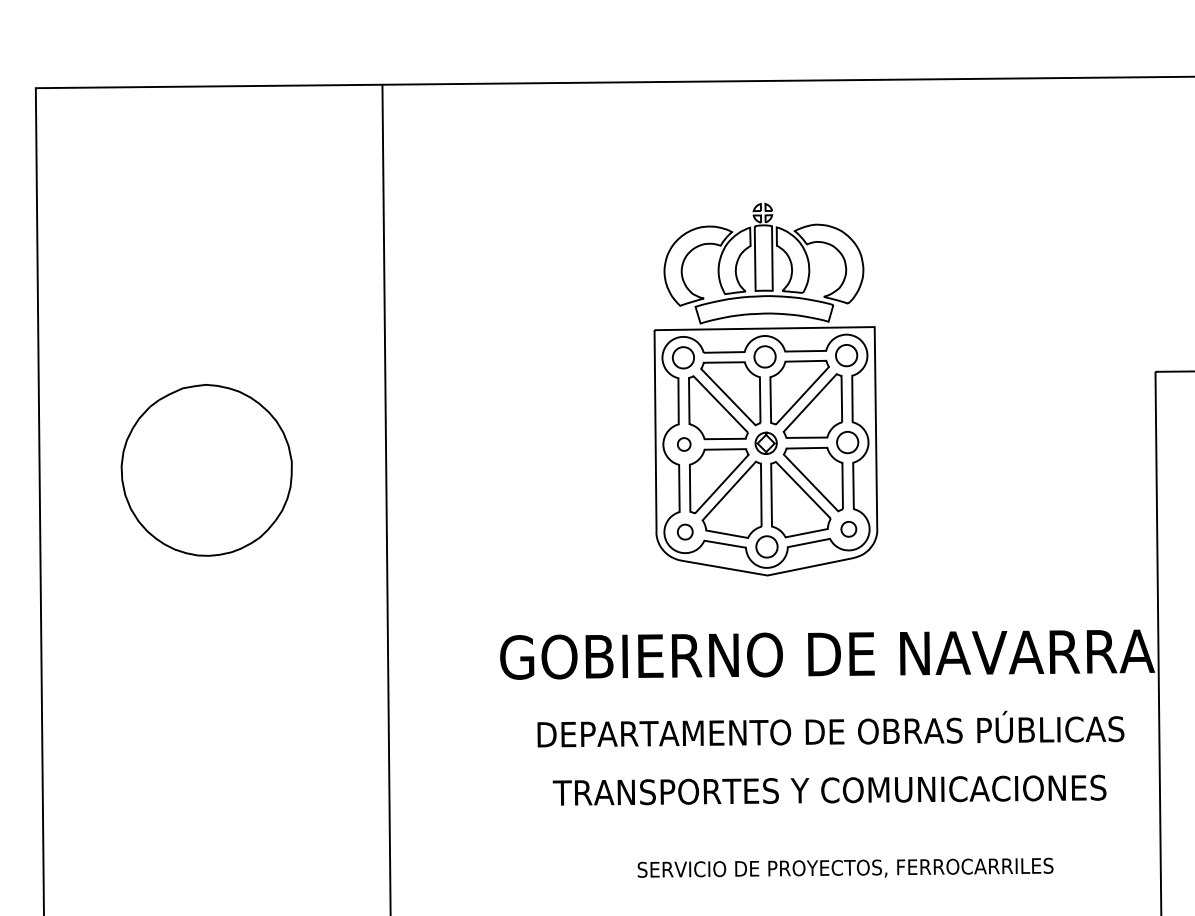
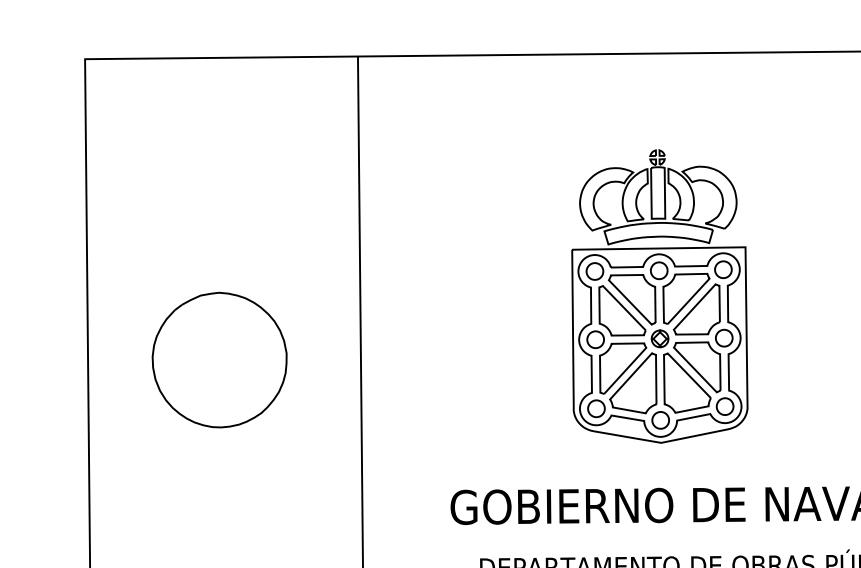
part: (683, 444) -> (594, 339), size x1.67
part: (848, 528) -> (724, 405), size x1.43
part: (684, 531) -> (595, 408), size x1.43

